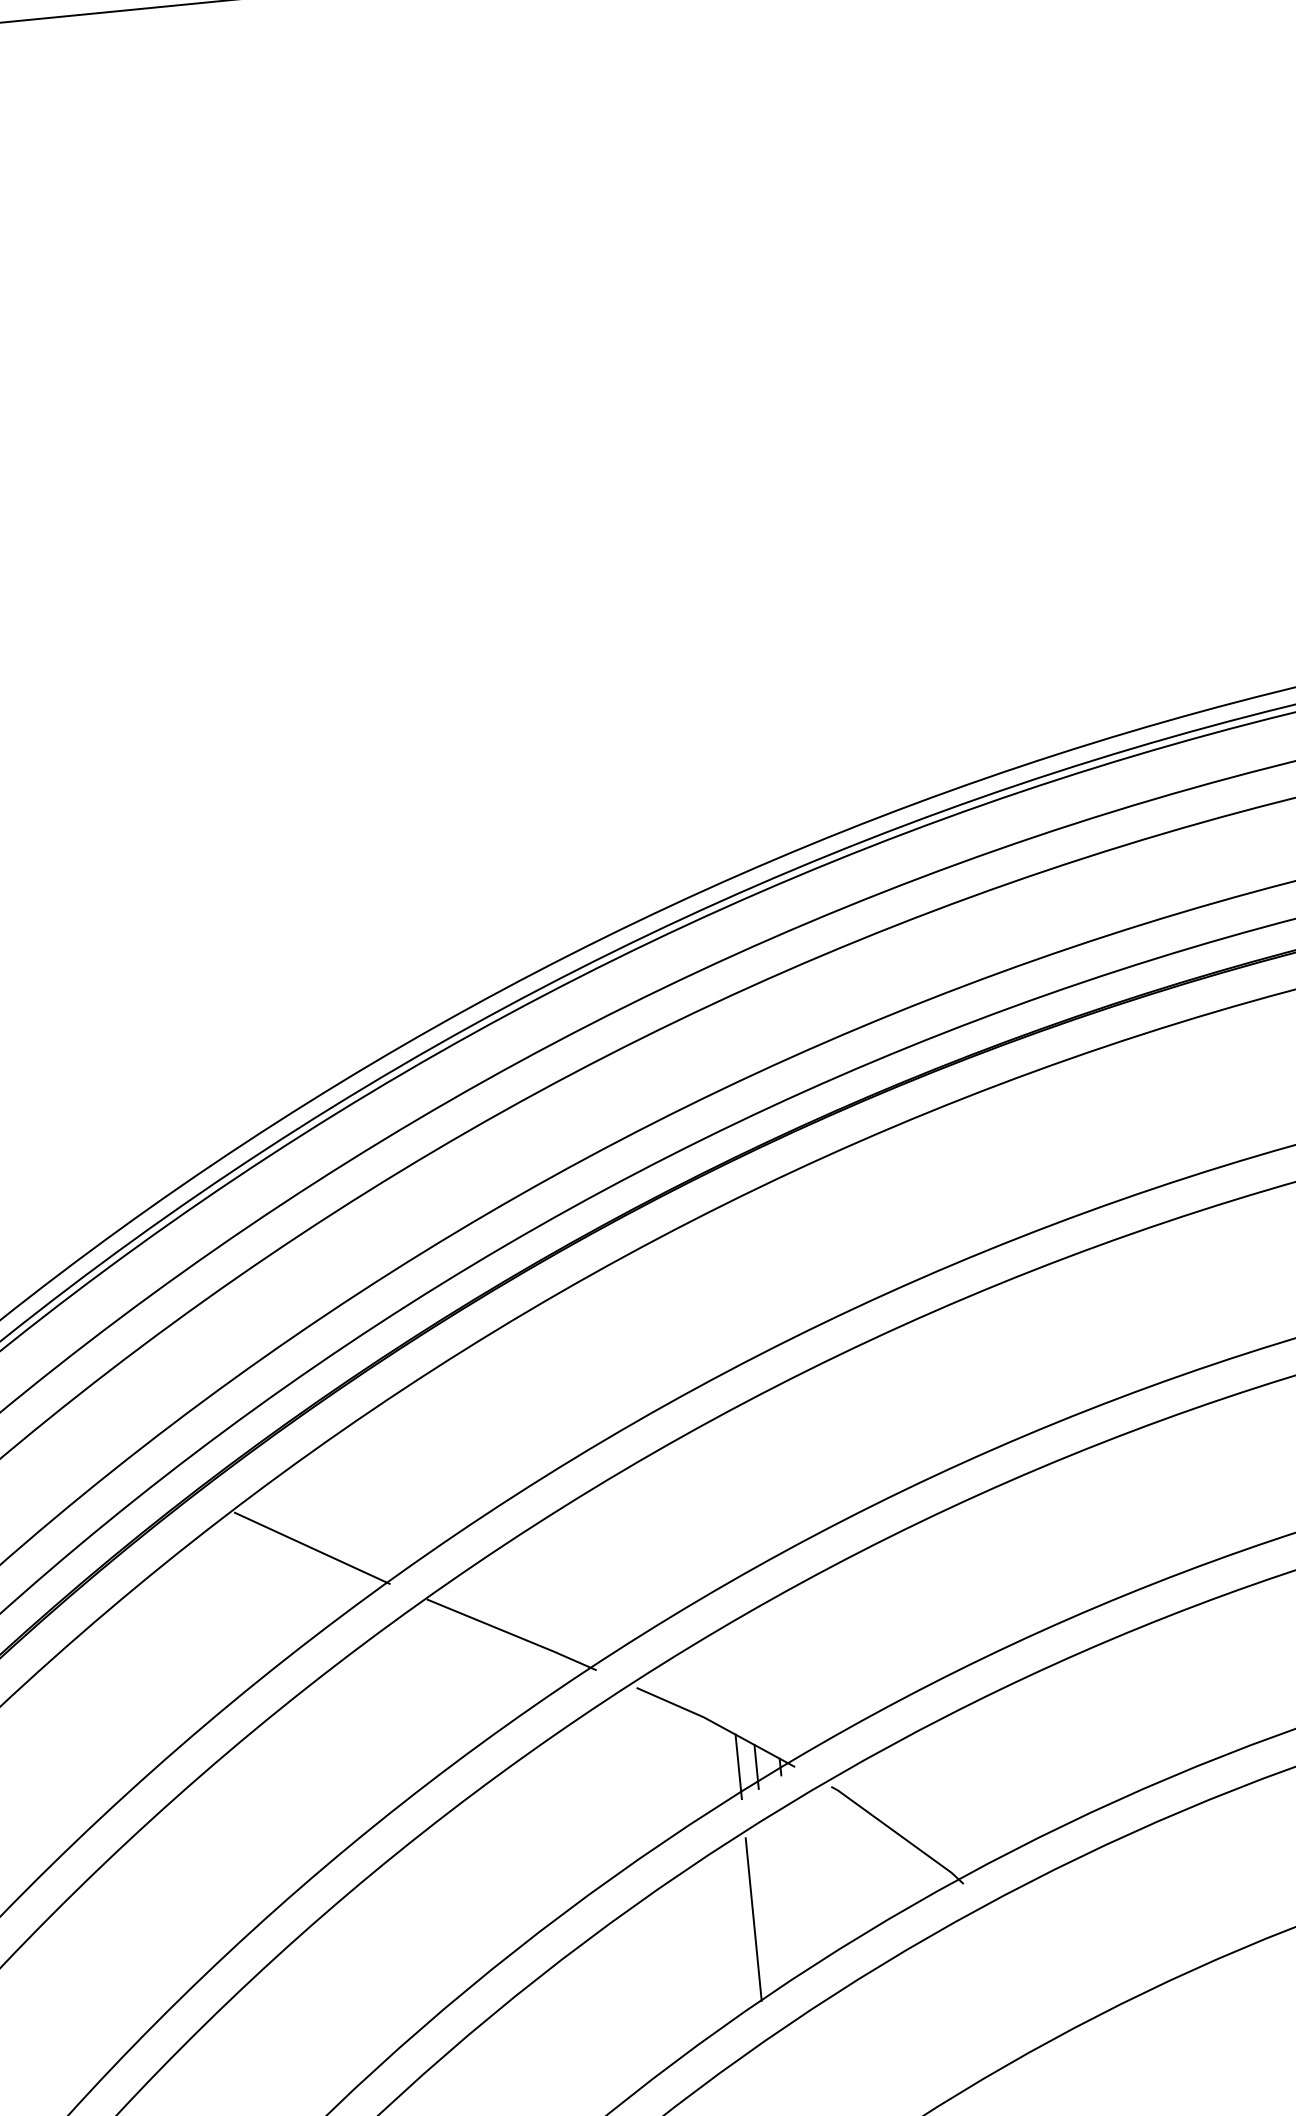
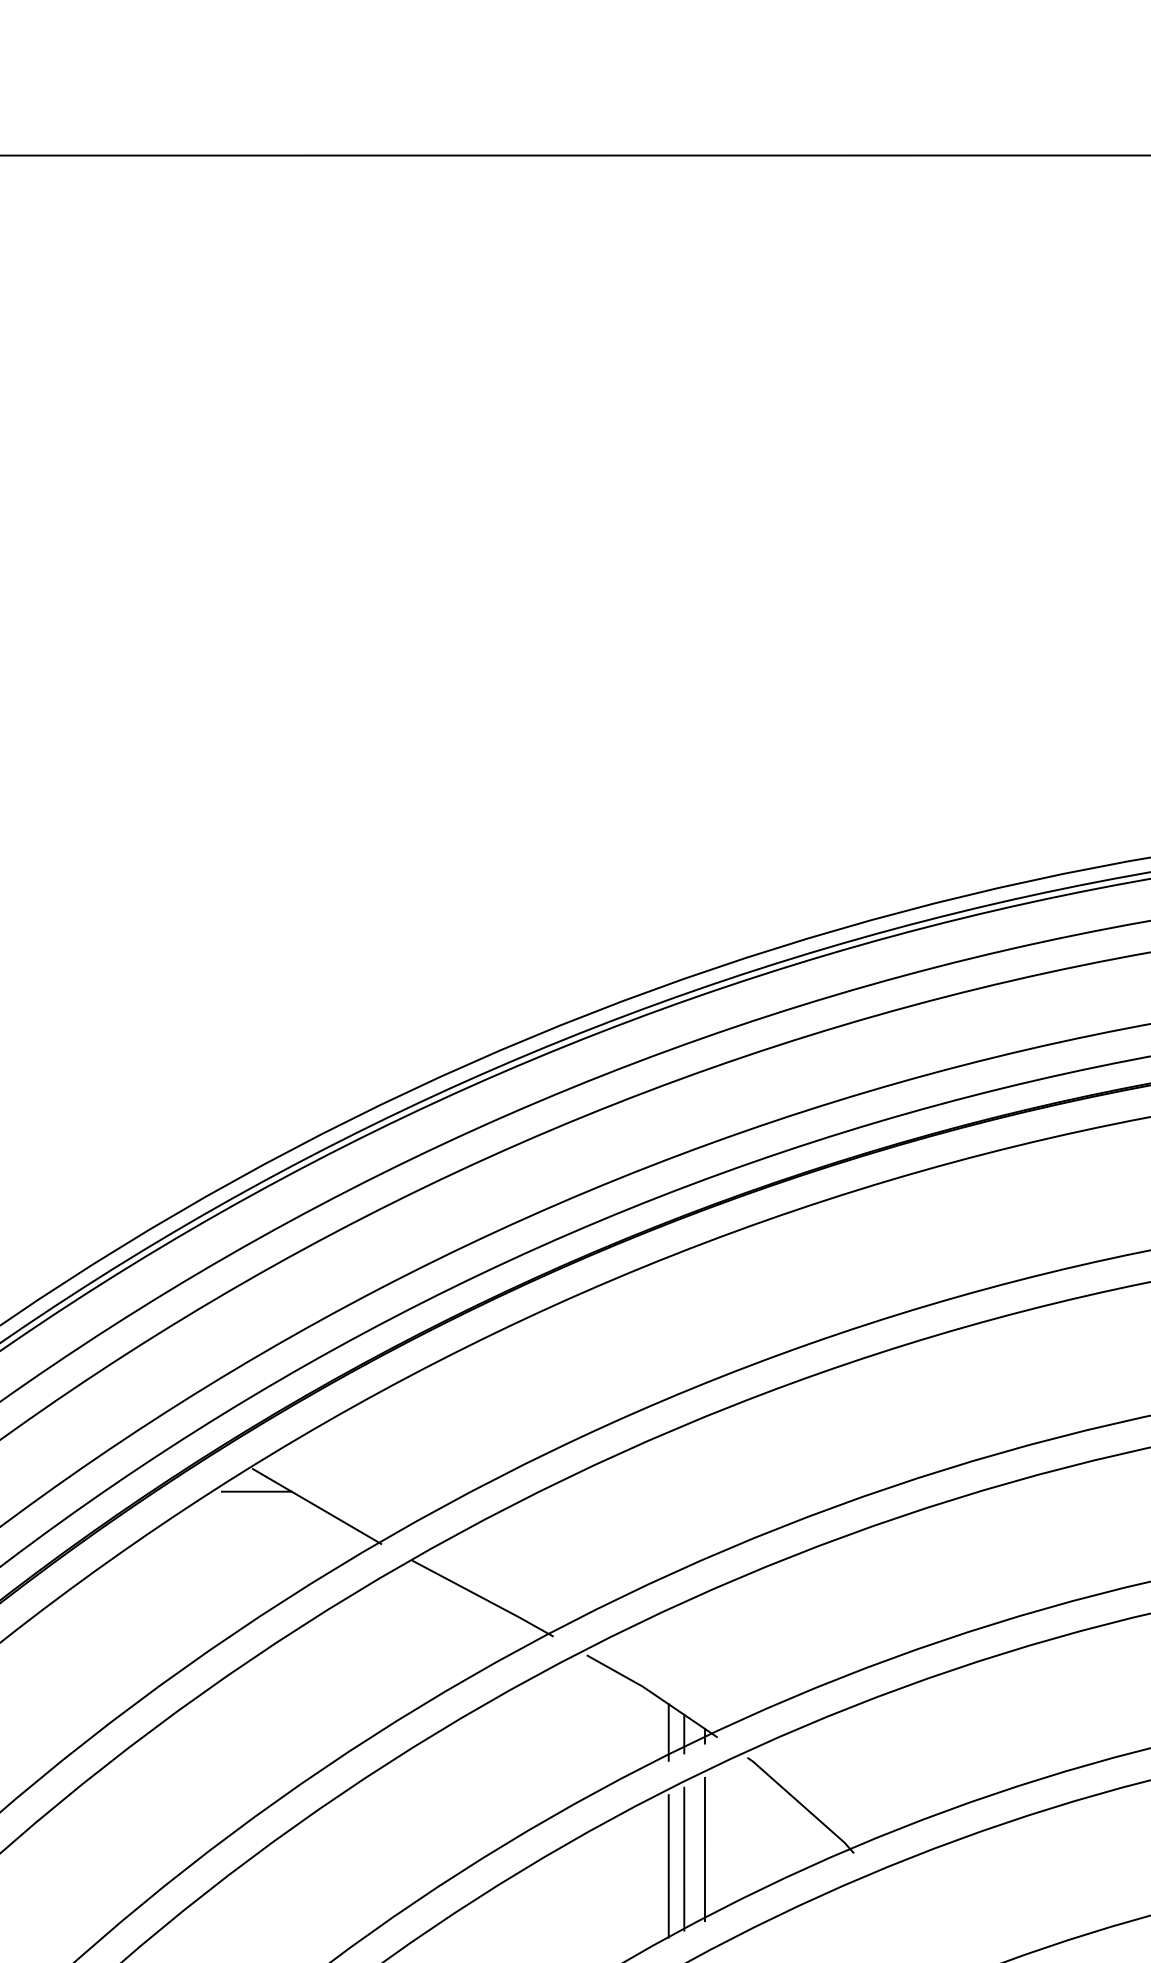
line: (241, 1537) -> (256, 1491), added
line: (792, 1896) -> (704, 1849), added
line: (770, 1908) -> (684, 1858), added

